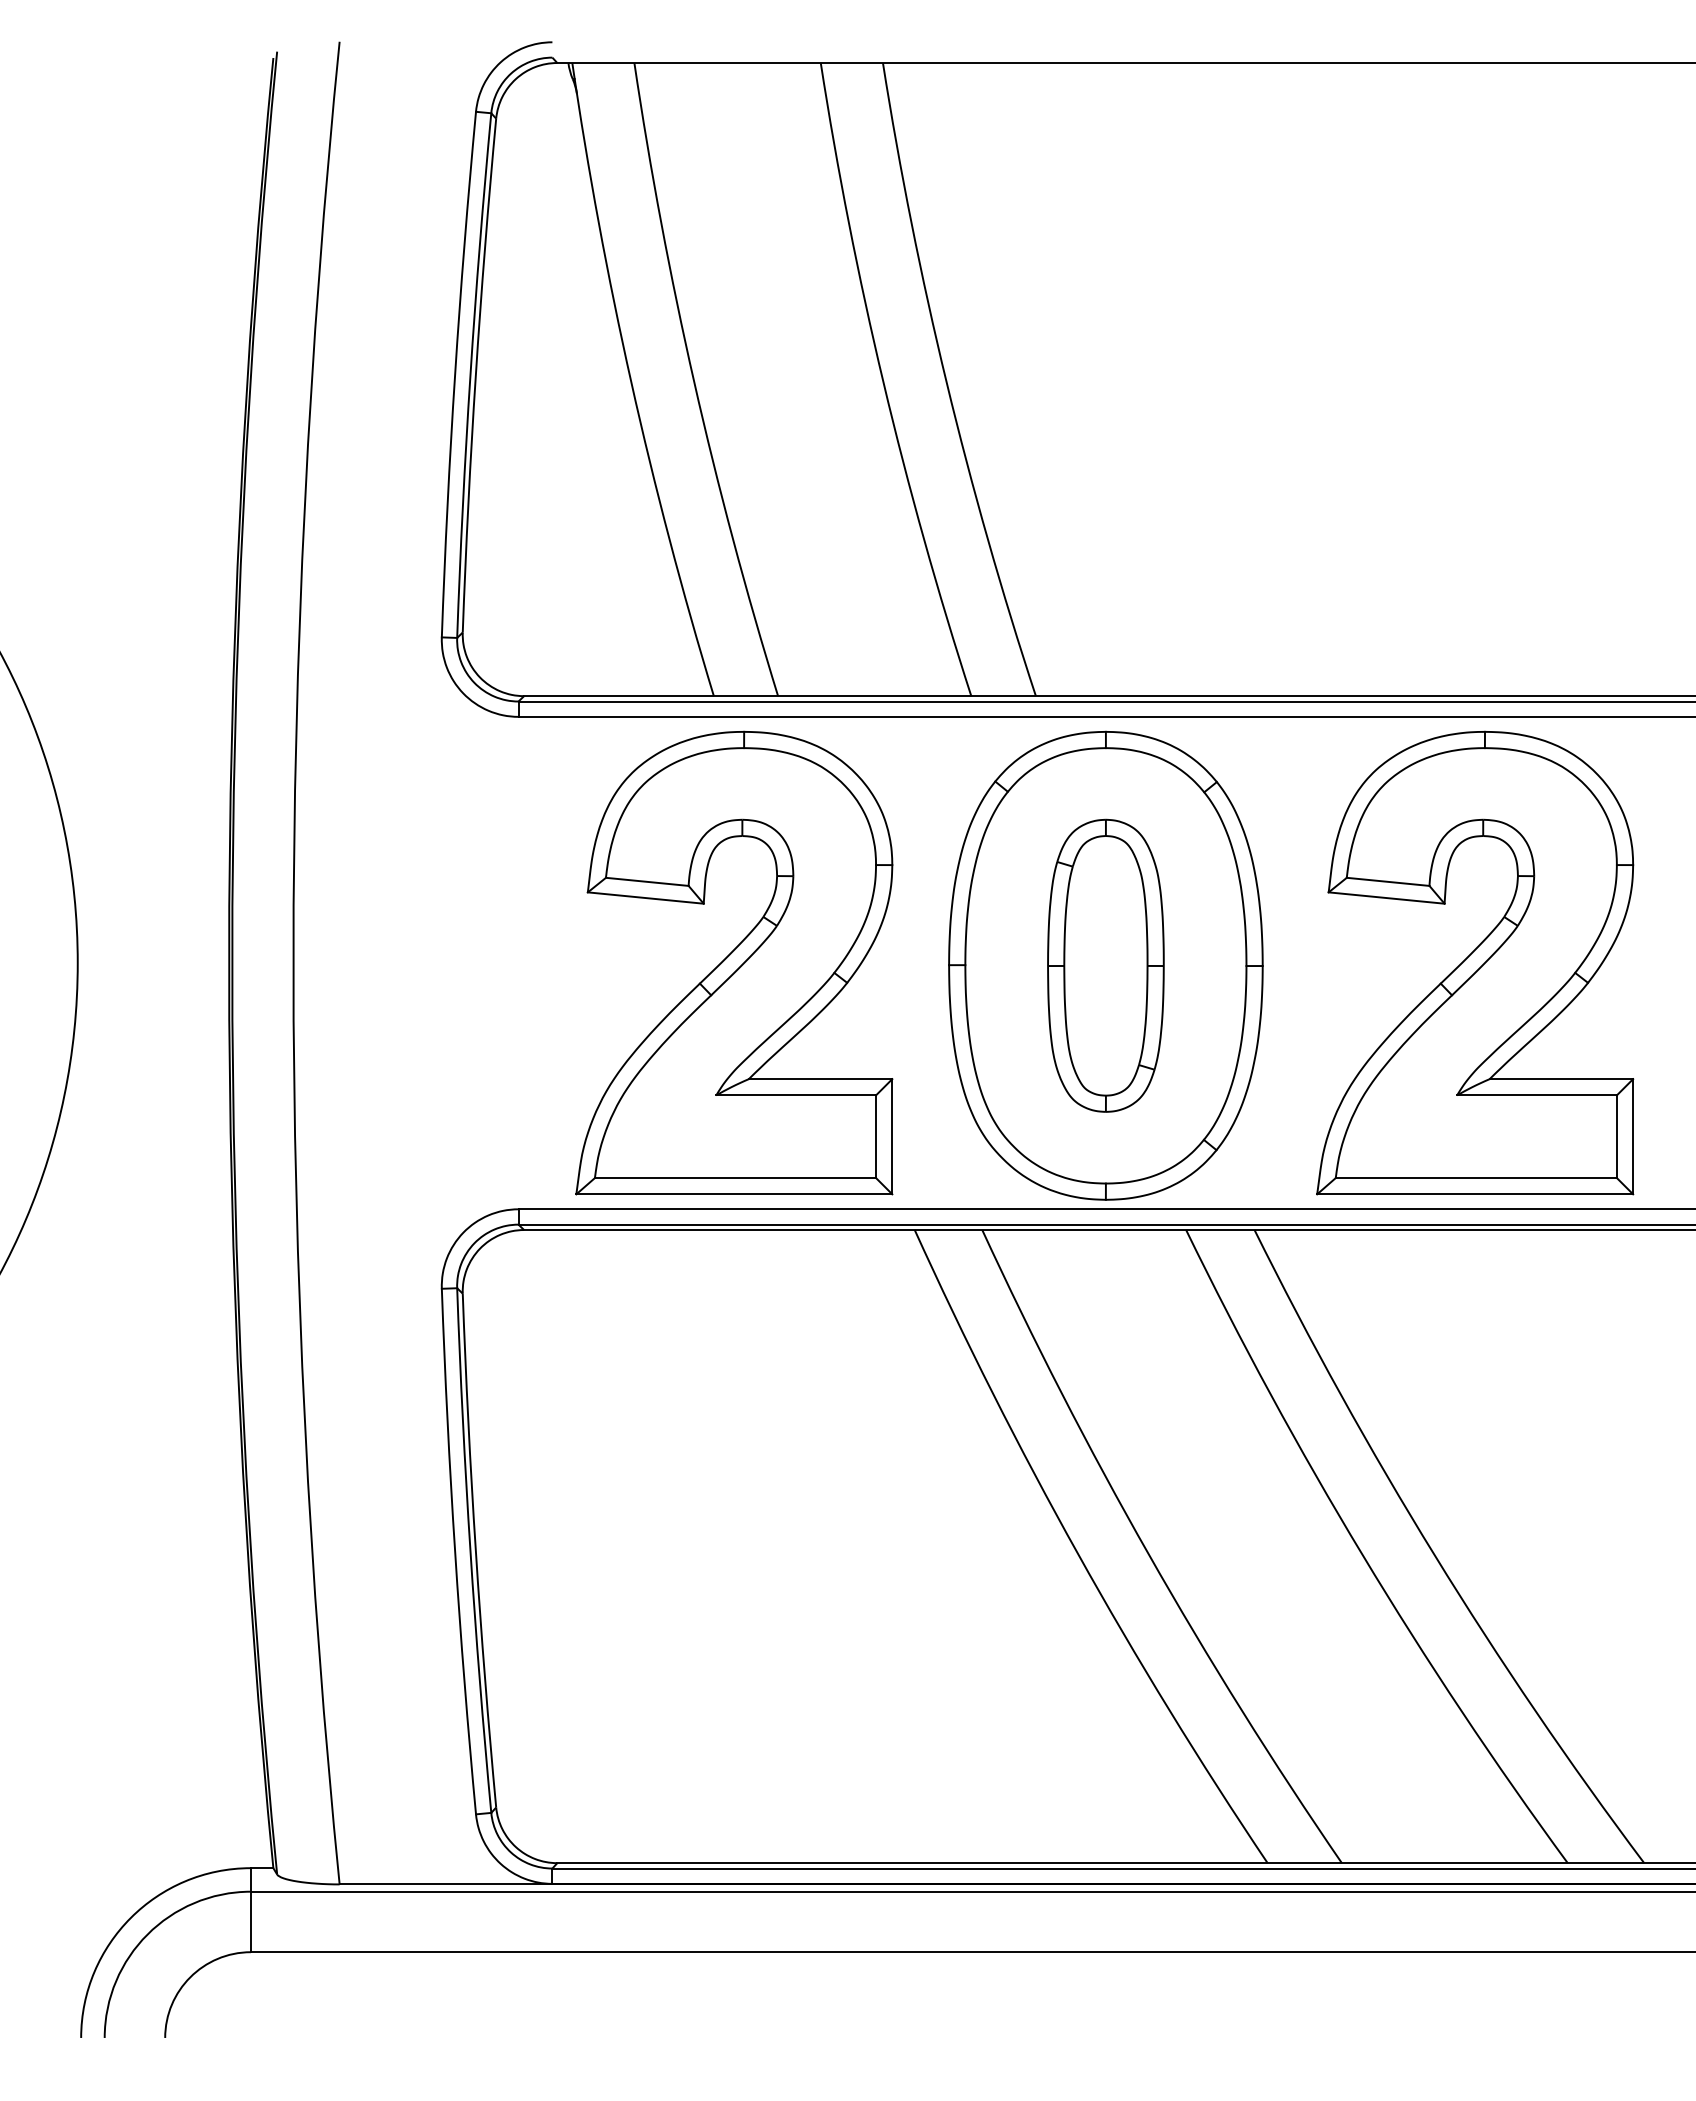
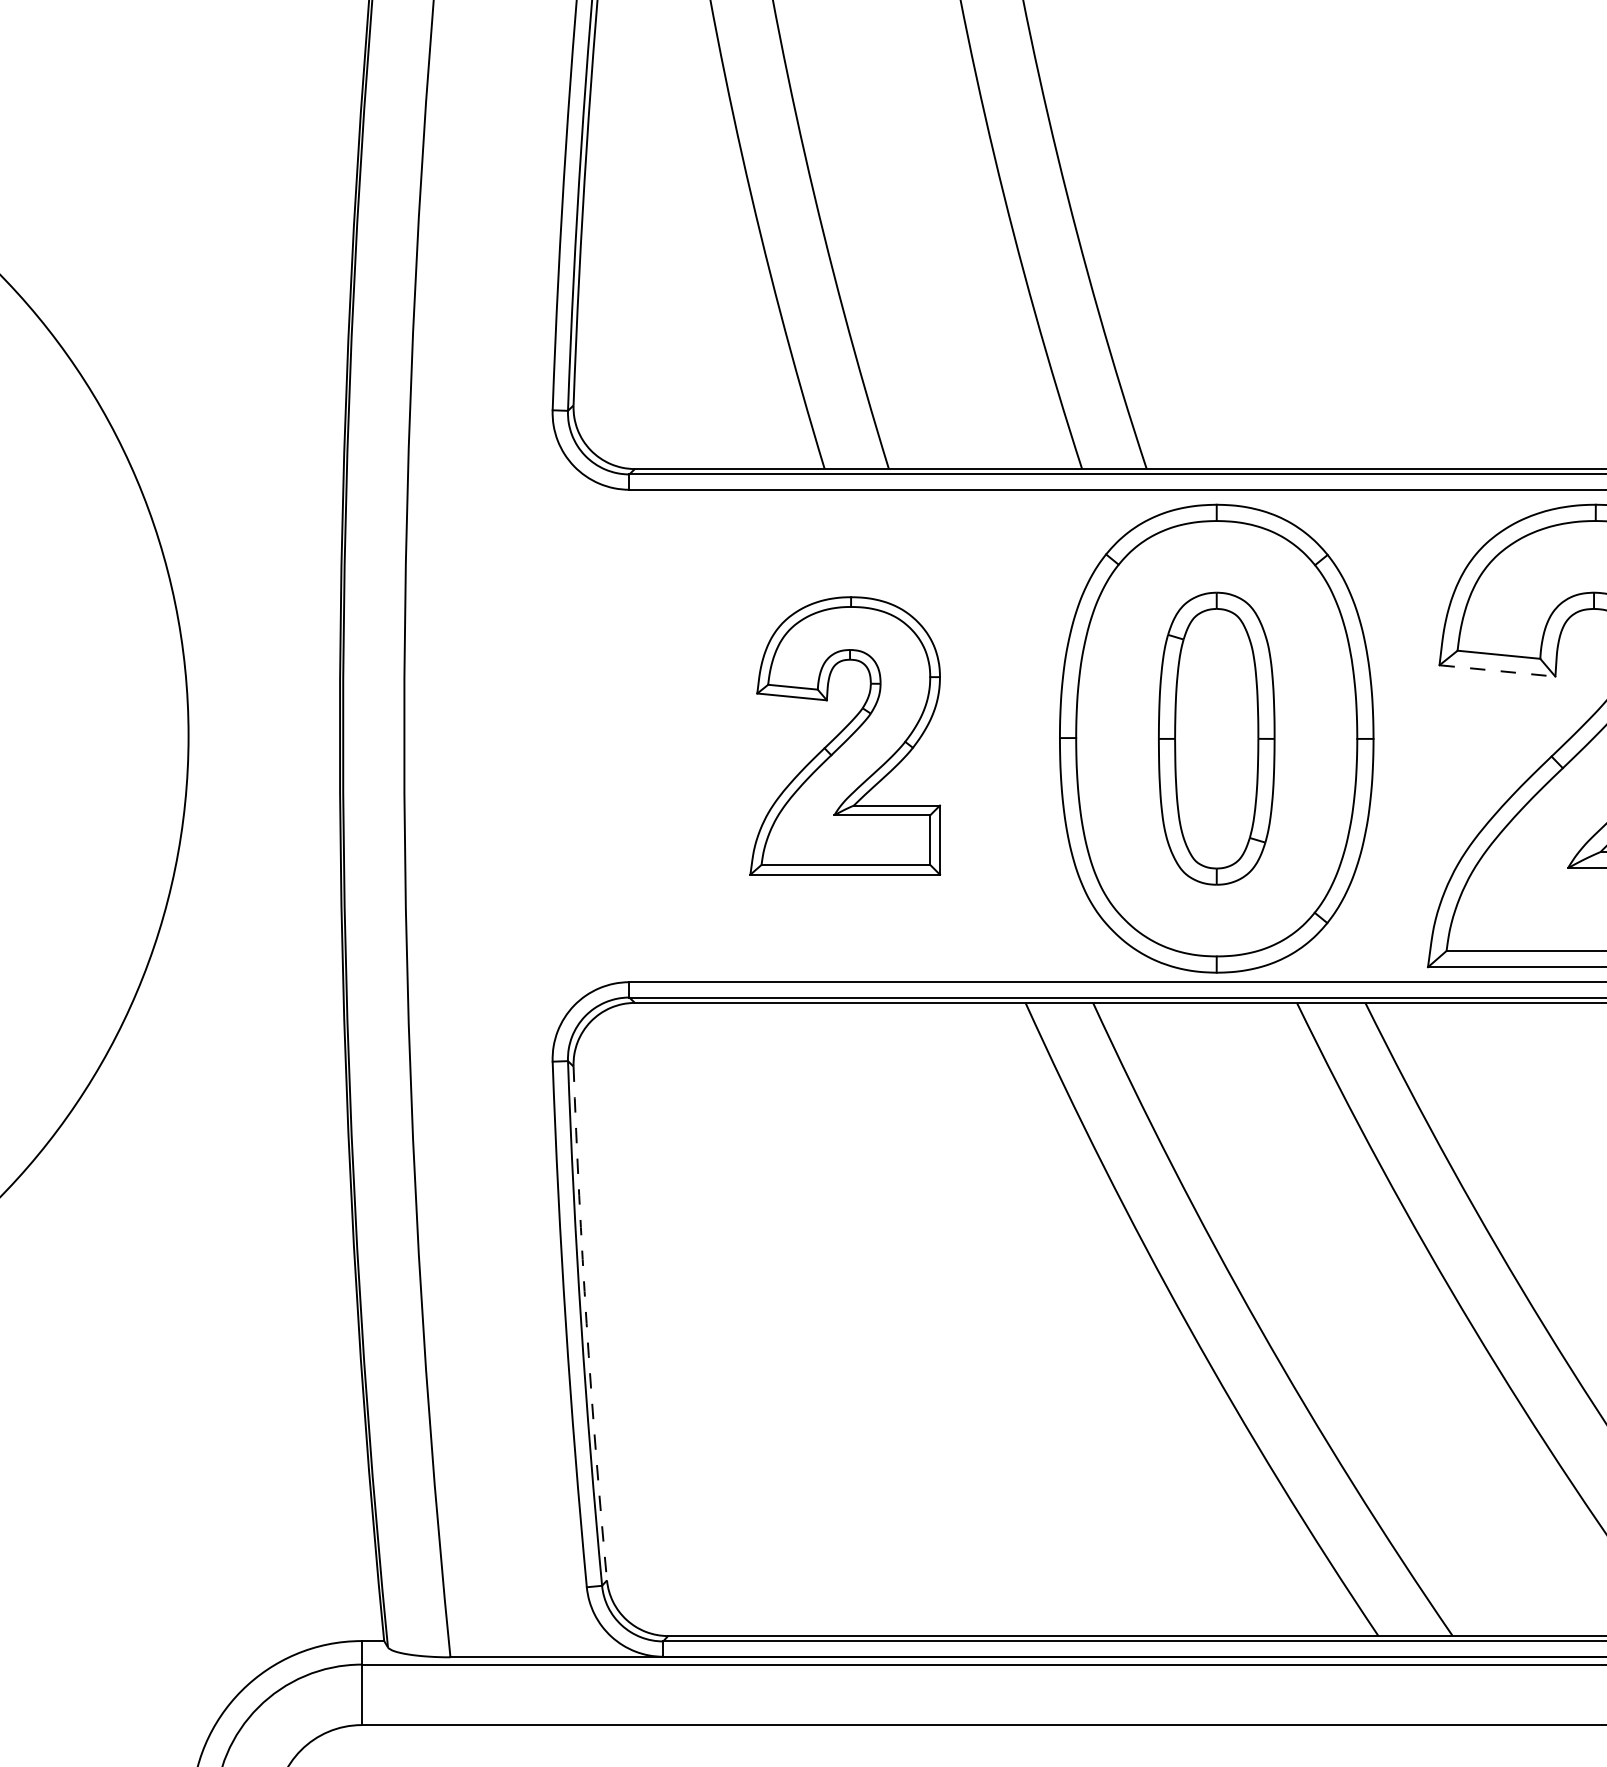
line: (1387, 898) -> (1498, 671), solid -> dashed
part: (734, 962) -> (845, 735), size x0.6
arc: (475, 1550) -> (586, 1323), solid -> dashed

